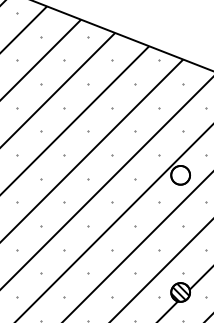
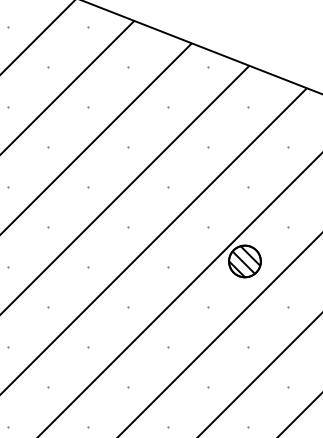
hatch: (180, 175) -> (244, 261), added

